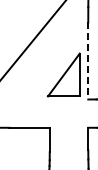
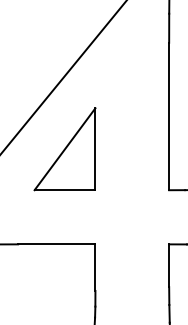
line: (88, 60) -> (169, 115), dashed -> solid
part: (63, 74) -> (64, 148), moved

